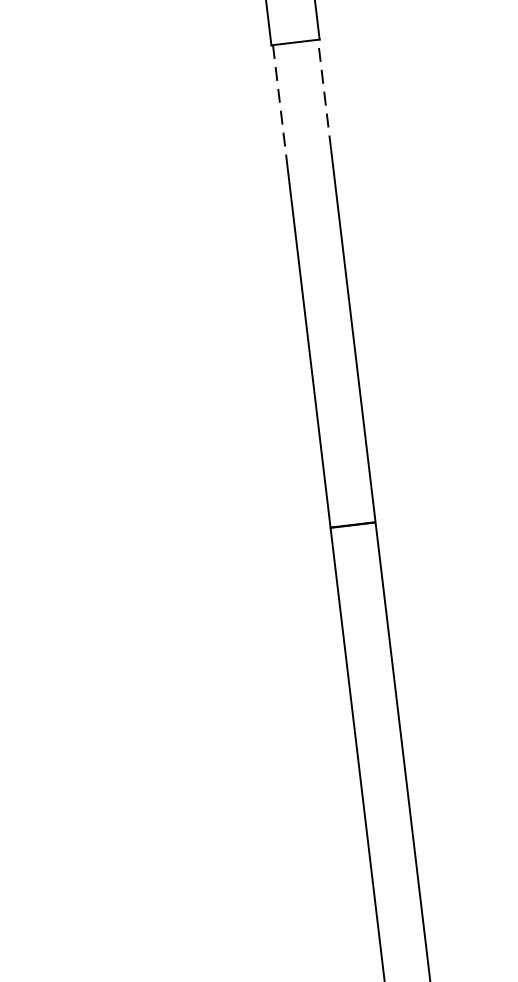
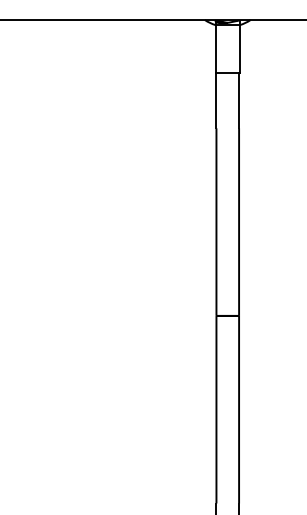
line: (325, 93) -> (239, 100), dashed -> solid
line: (279, 99) -> (216, 100), dashed -> solid

